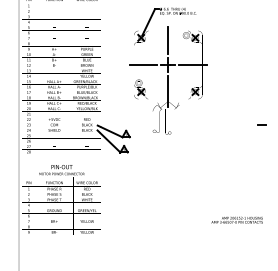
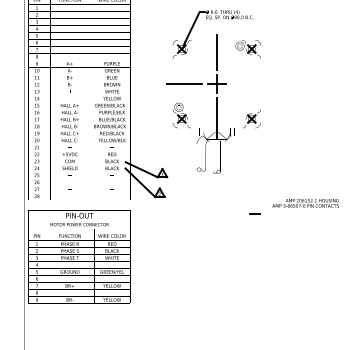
line: (192, 65) -> (248, 84), removed
line: (261, 125) -> (254, 213), moved
text: (237, 220) -> (305, 203), moved

